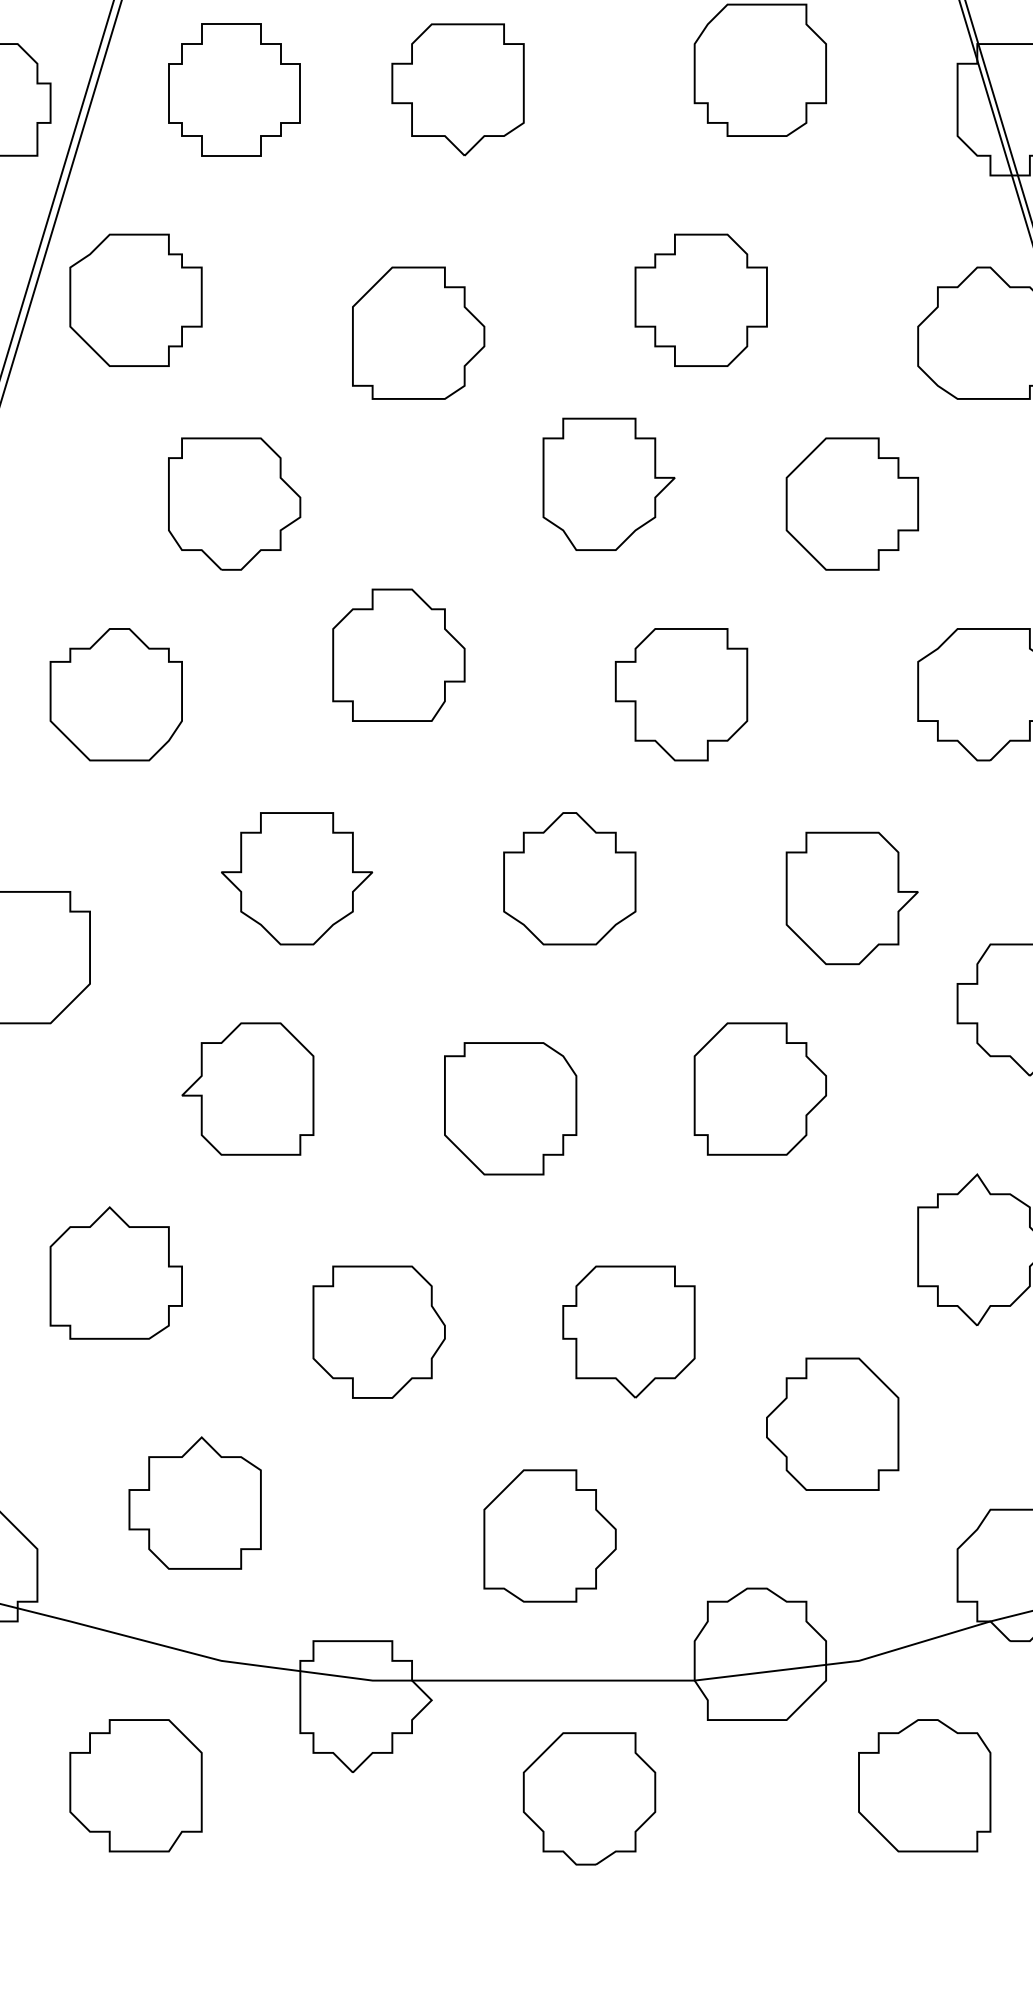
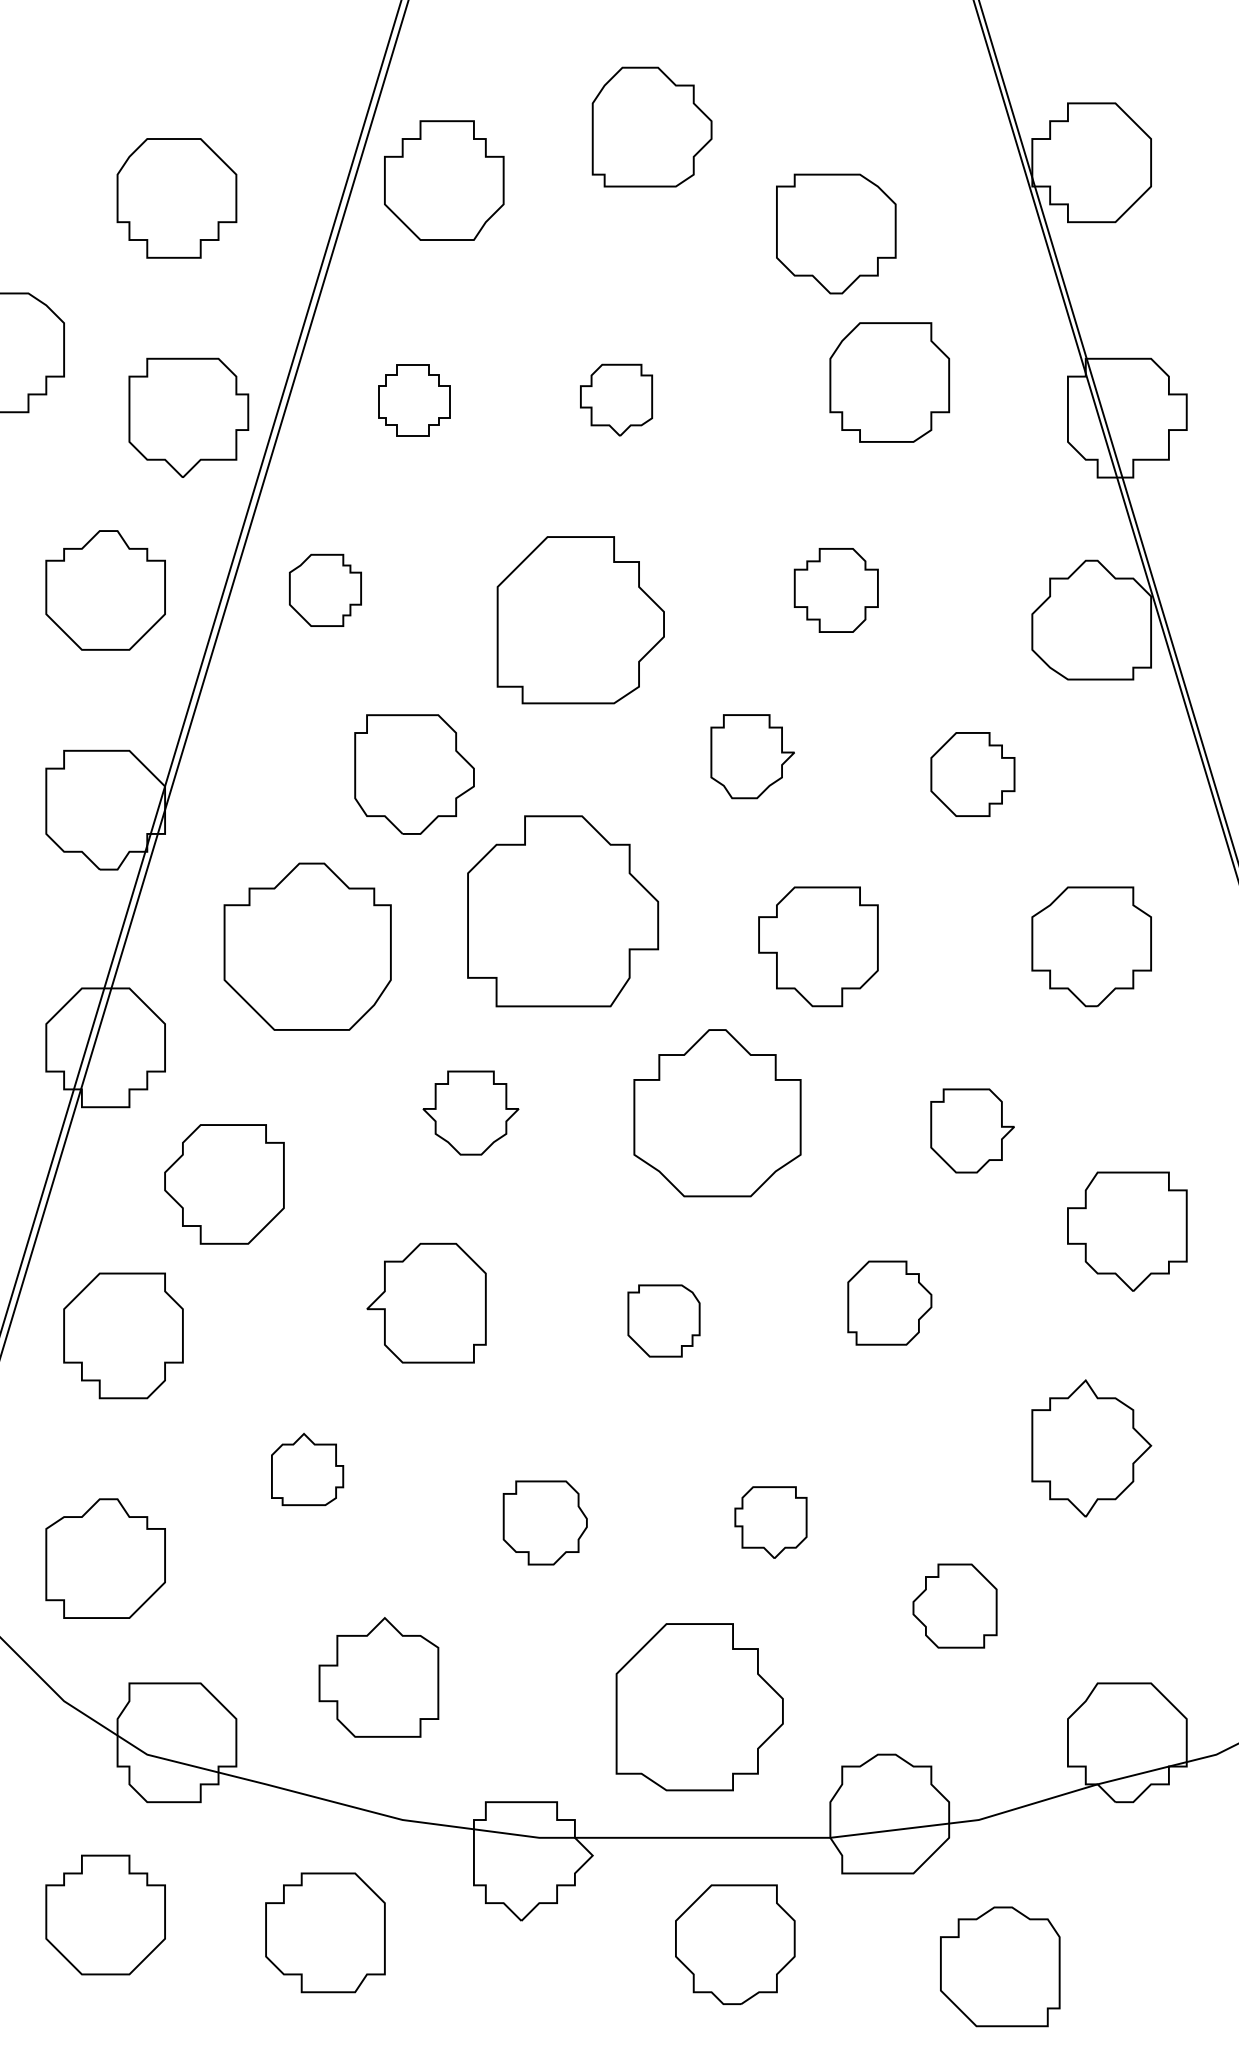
part: (234, 90) -> (414, 400), size x0.6
part: (458, 90) -> (616, 400), size x0.6
part: (136, 300) -> (325, 590), size x0.6
part: (701, 300) -> (836, 590), size x0.7
part: (418, 332) -> (580, 619), size x1.4
part: (608, 484) -> (752, 756), size x0.7
part: (851, 504) -> (972, 774), size x0.7
part: (398, 654) -> (562, 910), size x1.6
part: (116, 694) -> (307, 946), size x1.4
part: (296, 878) -> (470, 1112), size x0.7
part: (569, 878) -> (717, 1112), size x1.4
part: (851, 897) -> (972, 1130), size x0.7
part: (760, 1088) -> (889, 1302), size x0.7
part: (510, 1108) -> (663, 1320), size x0.6
part: (116, 1273) -> (307, 1469), size x0.6
part: (379, 1331) -> (545, 1522), size x0.7
part: (628, 1331) -> (770, 1522), size x0.6
part: (832, 1423) -> (954, 1605), size x0.7
part: (549, 1535) -> (699, 1706), size x1.4
part: (924, 1785) -> (1000, 1966), moved

